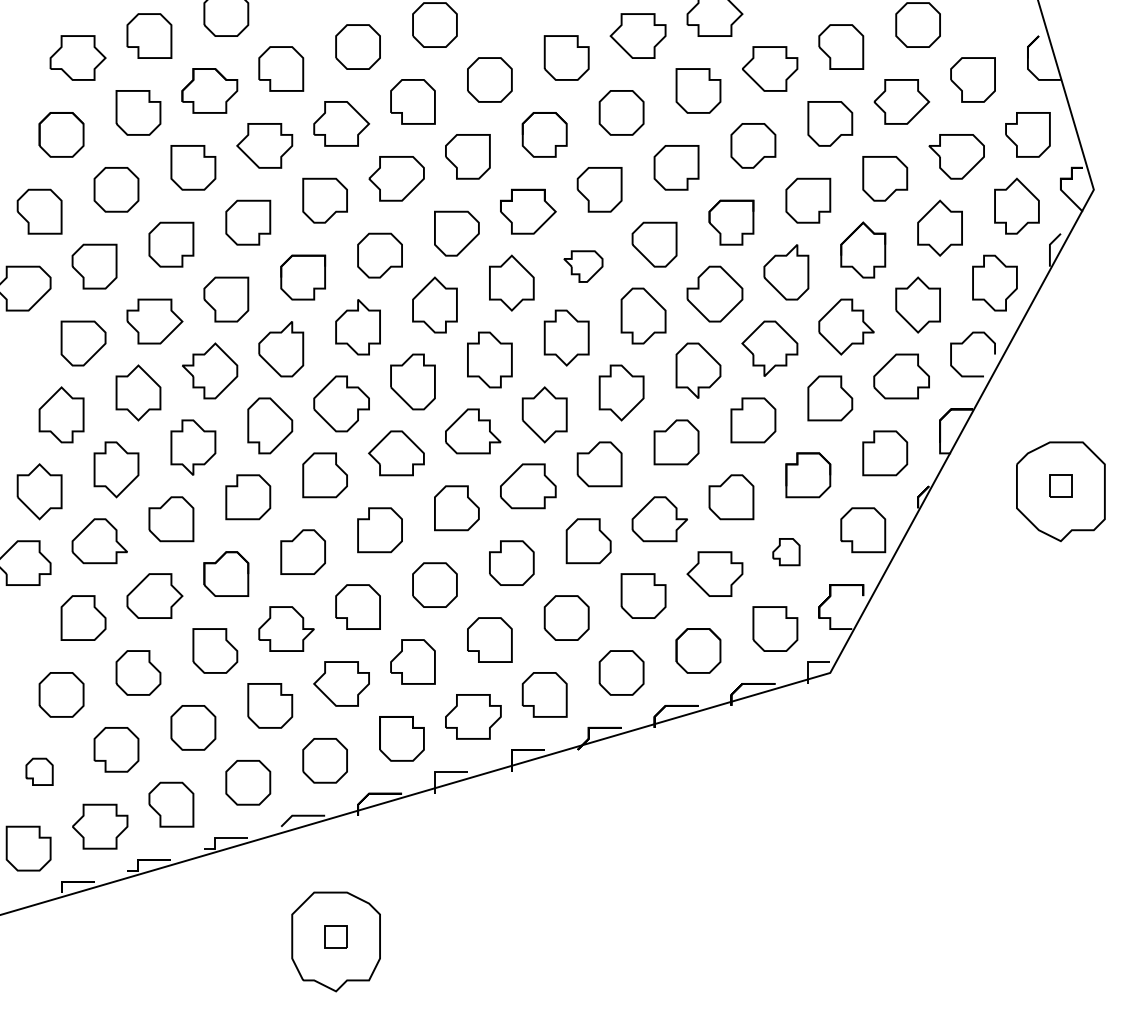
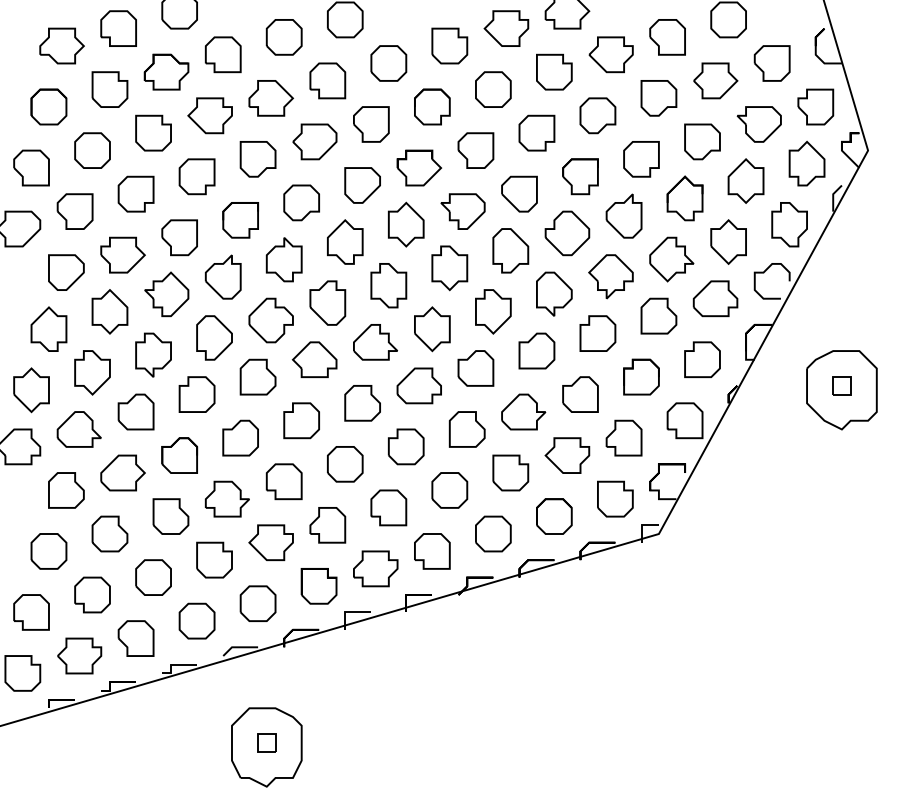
part: (583, 266) -> (463, 211), size x1.43
part: (786, 551) -> (624, 437), size x1.67
part: (39, 771) -> (31, 612), size x1.67

